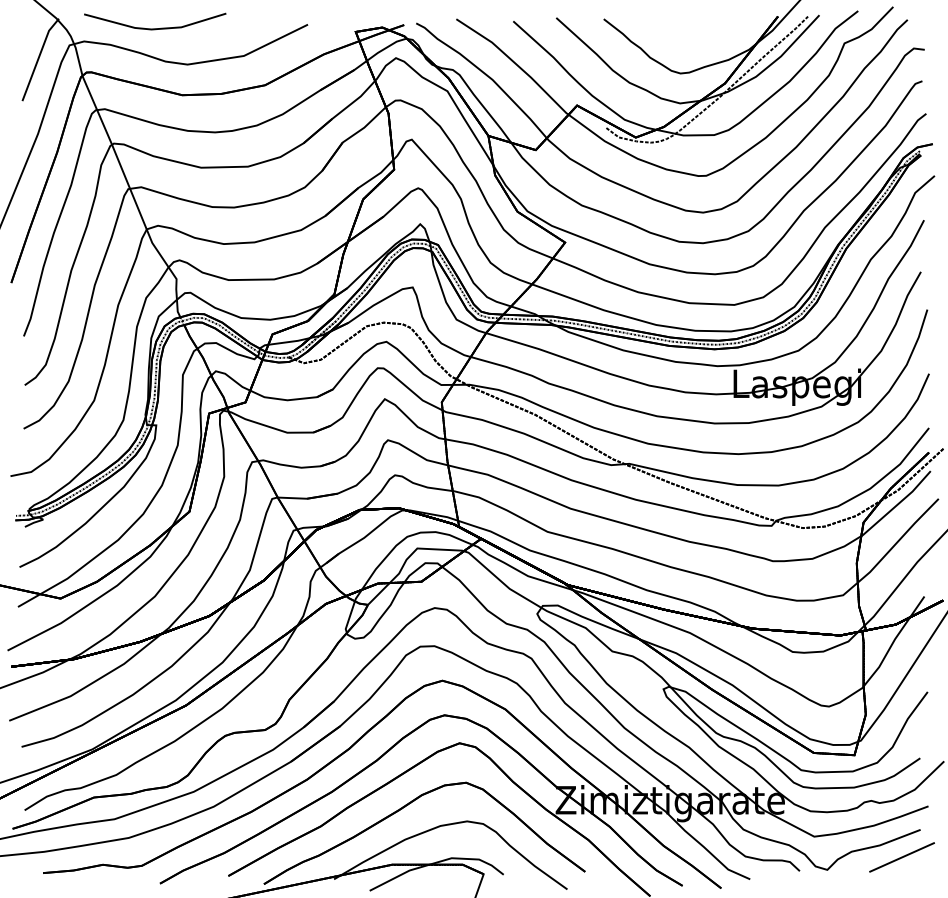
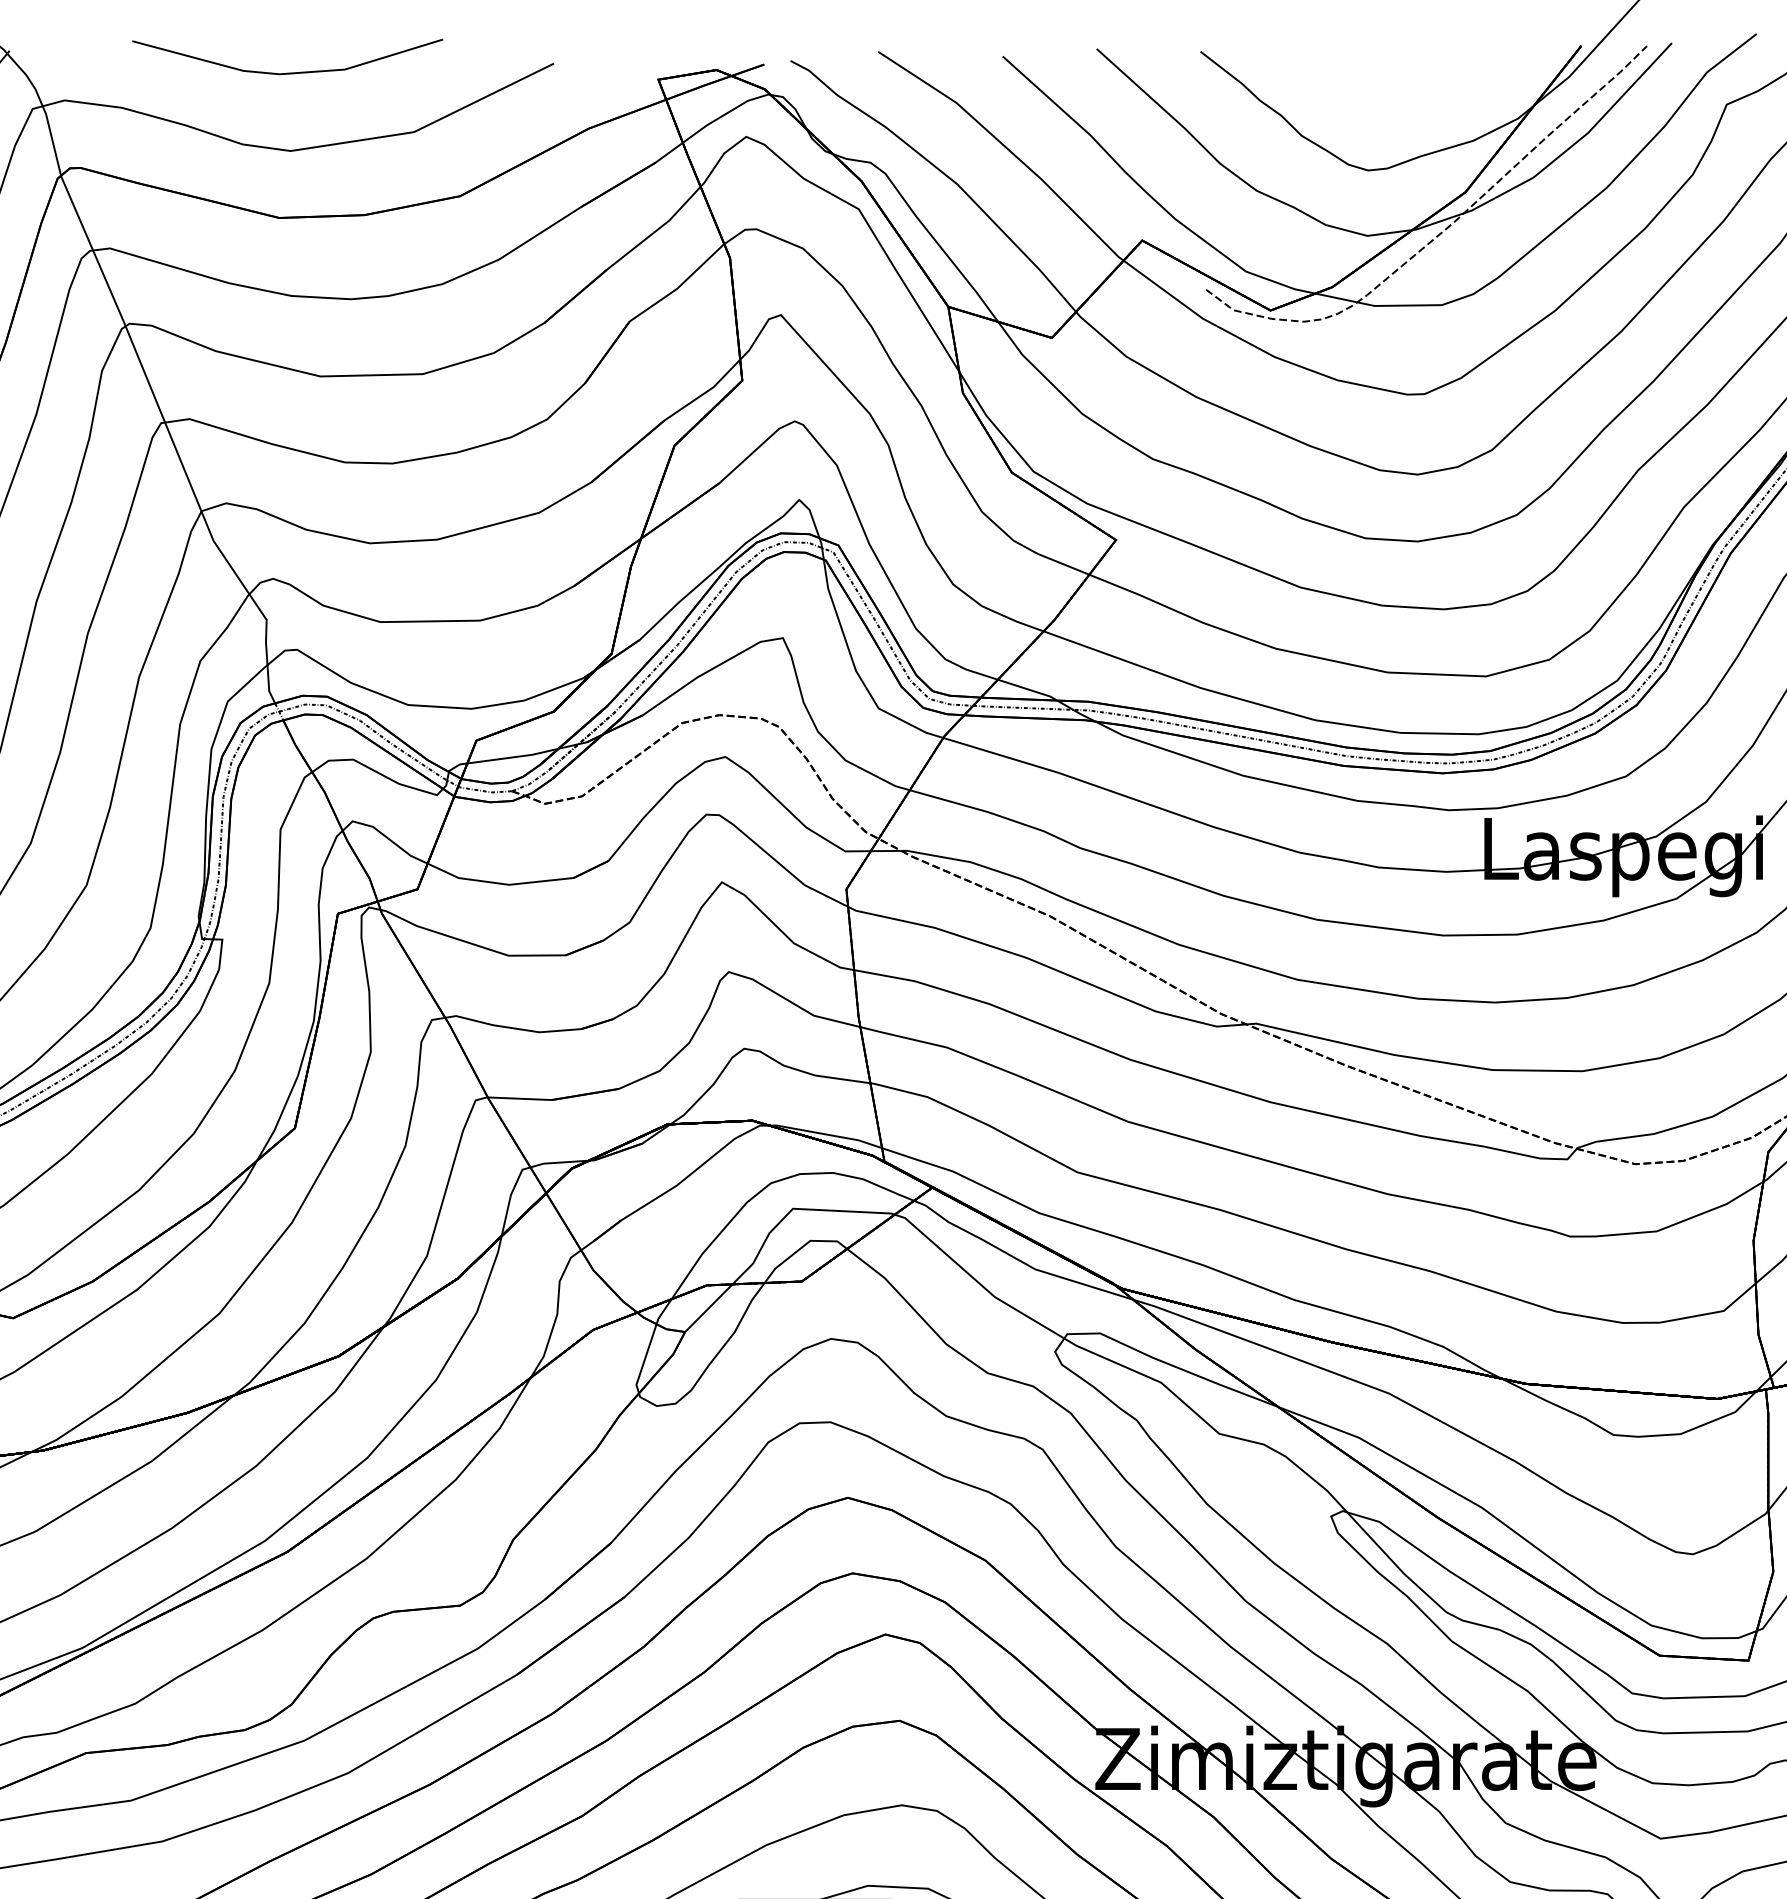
line: (155, 28) -> (288, 72), moved

